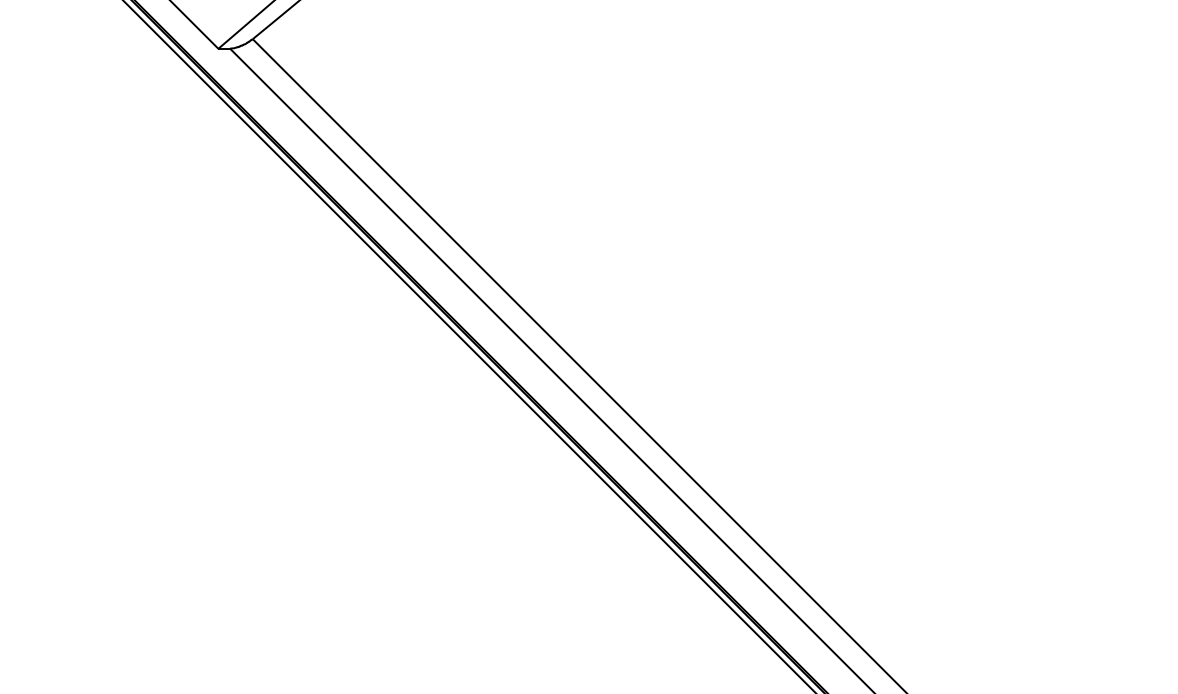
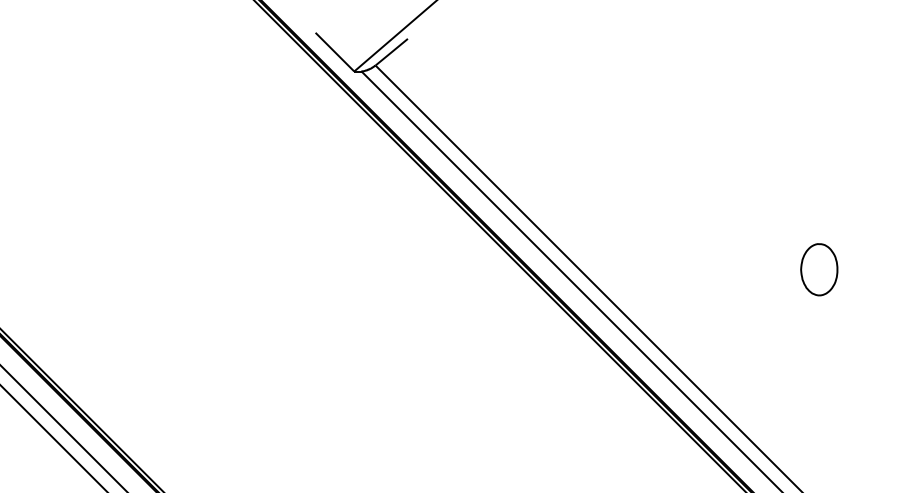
part: (969, 368) -> (819, 269), added

